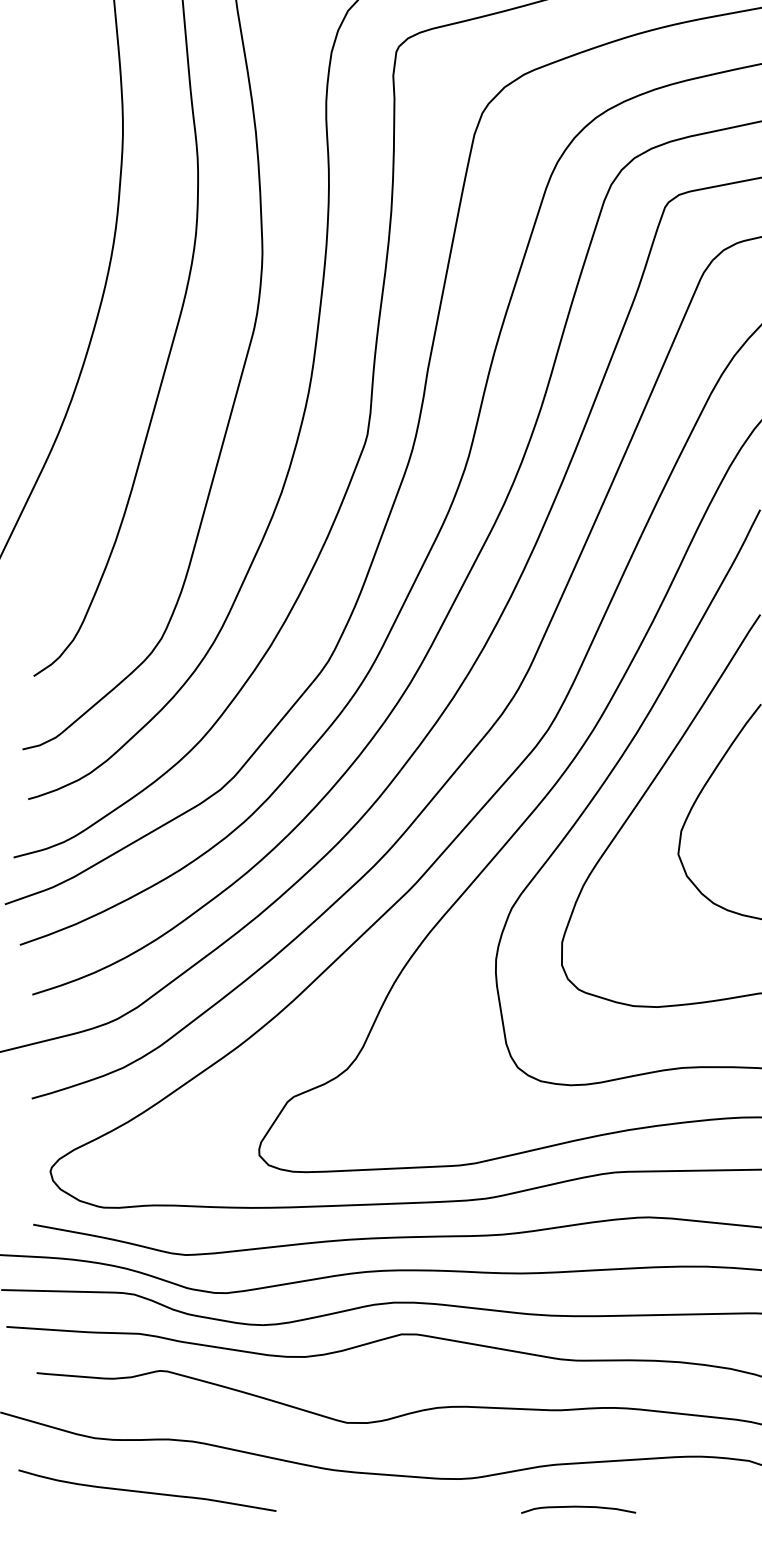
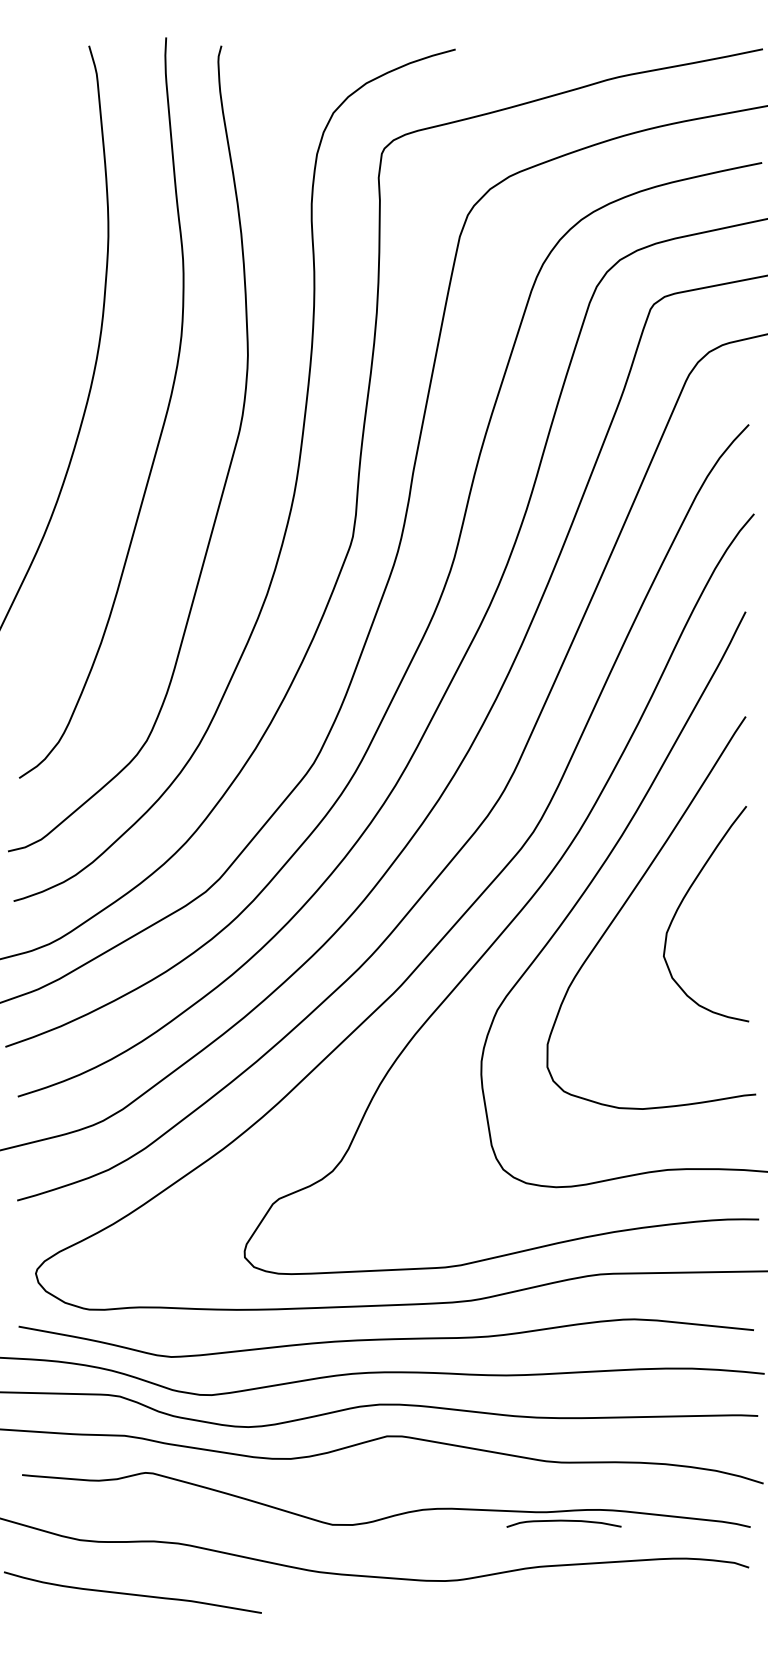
curve: (578, 1507) -> (563, 1521), moved

